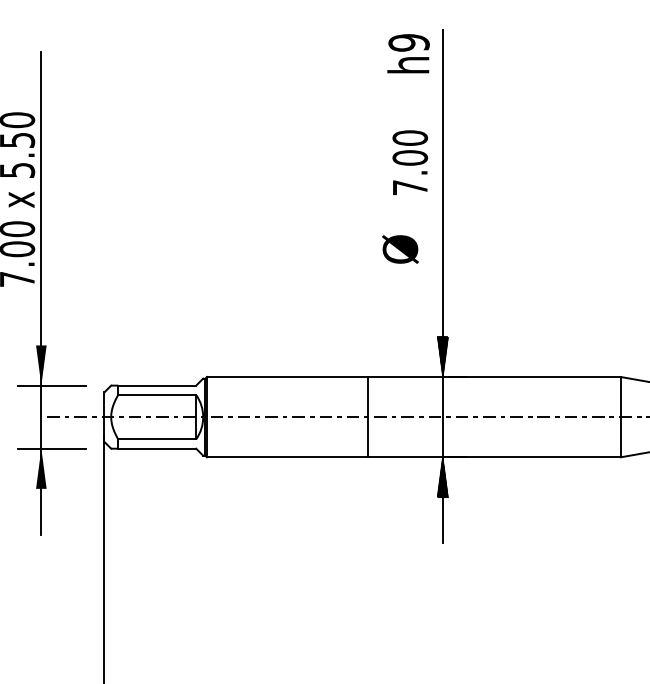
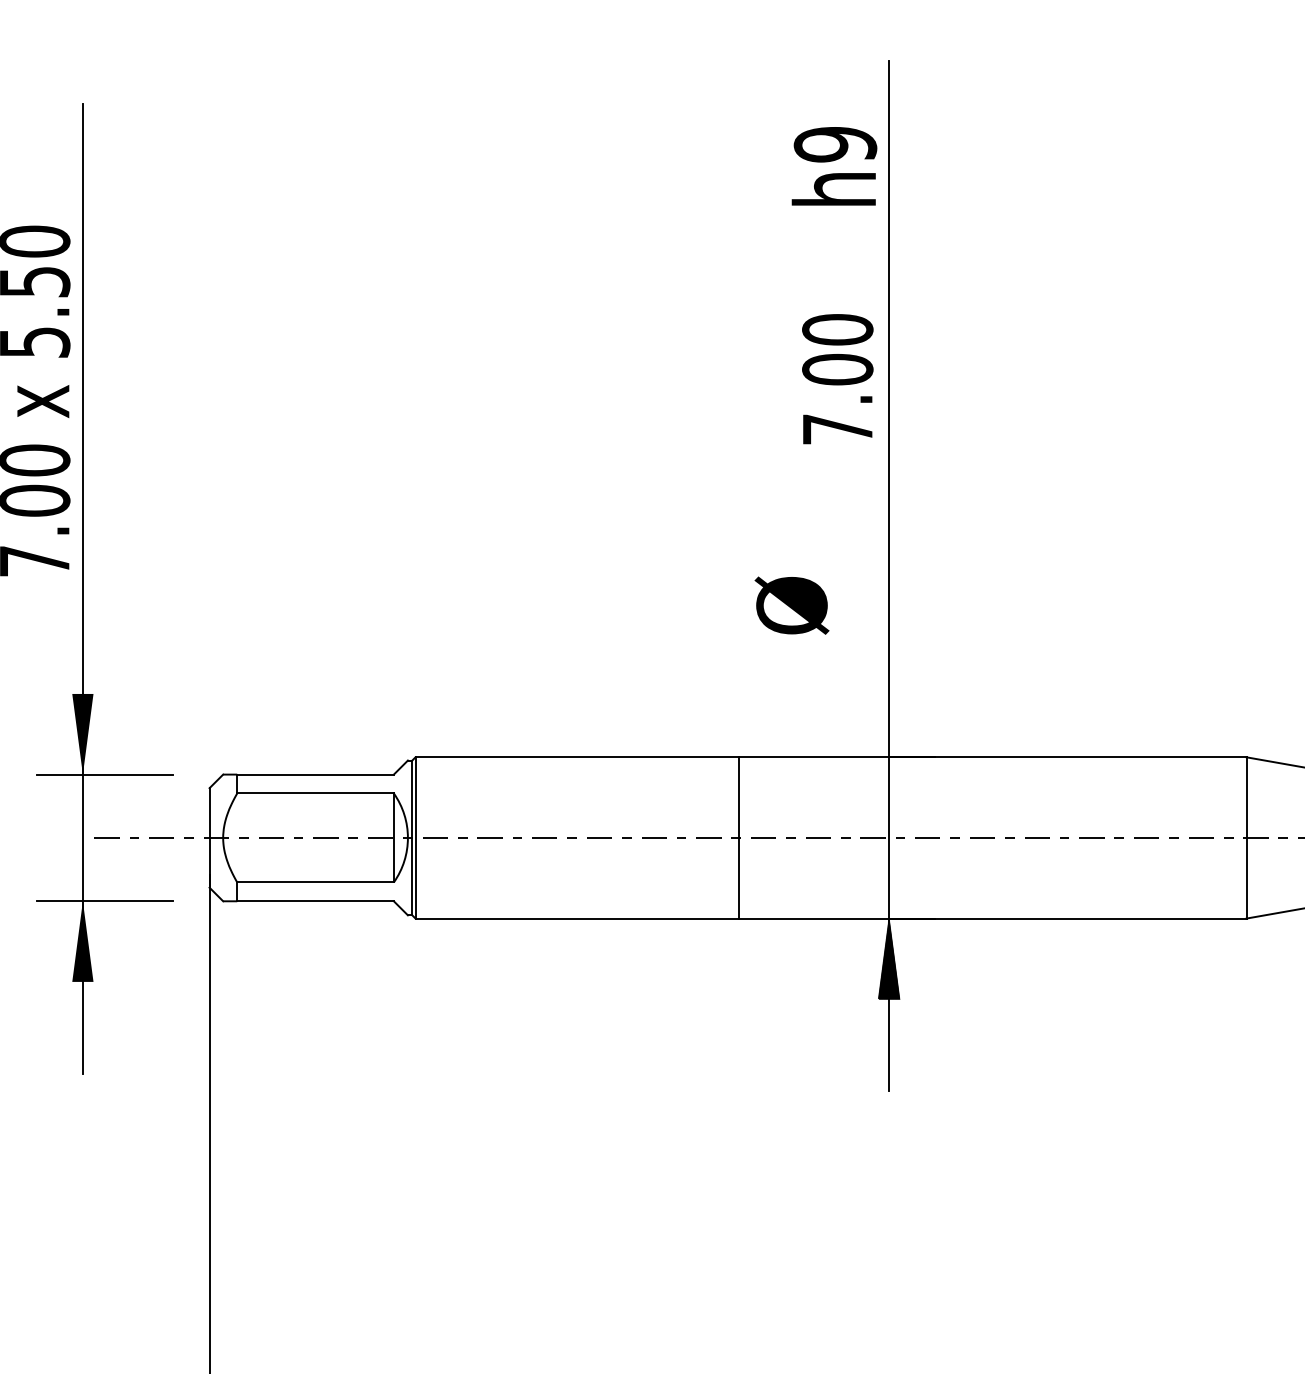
text: (408, 53) -> (834, 165), moved
text: (409, 162) -> (836, 378), moved
text: (400, 249) -> (792, 605), moved
hatch: (442, 356) -> (888, 716), removed

